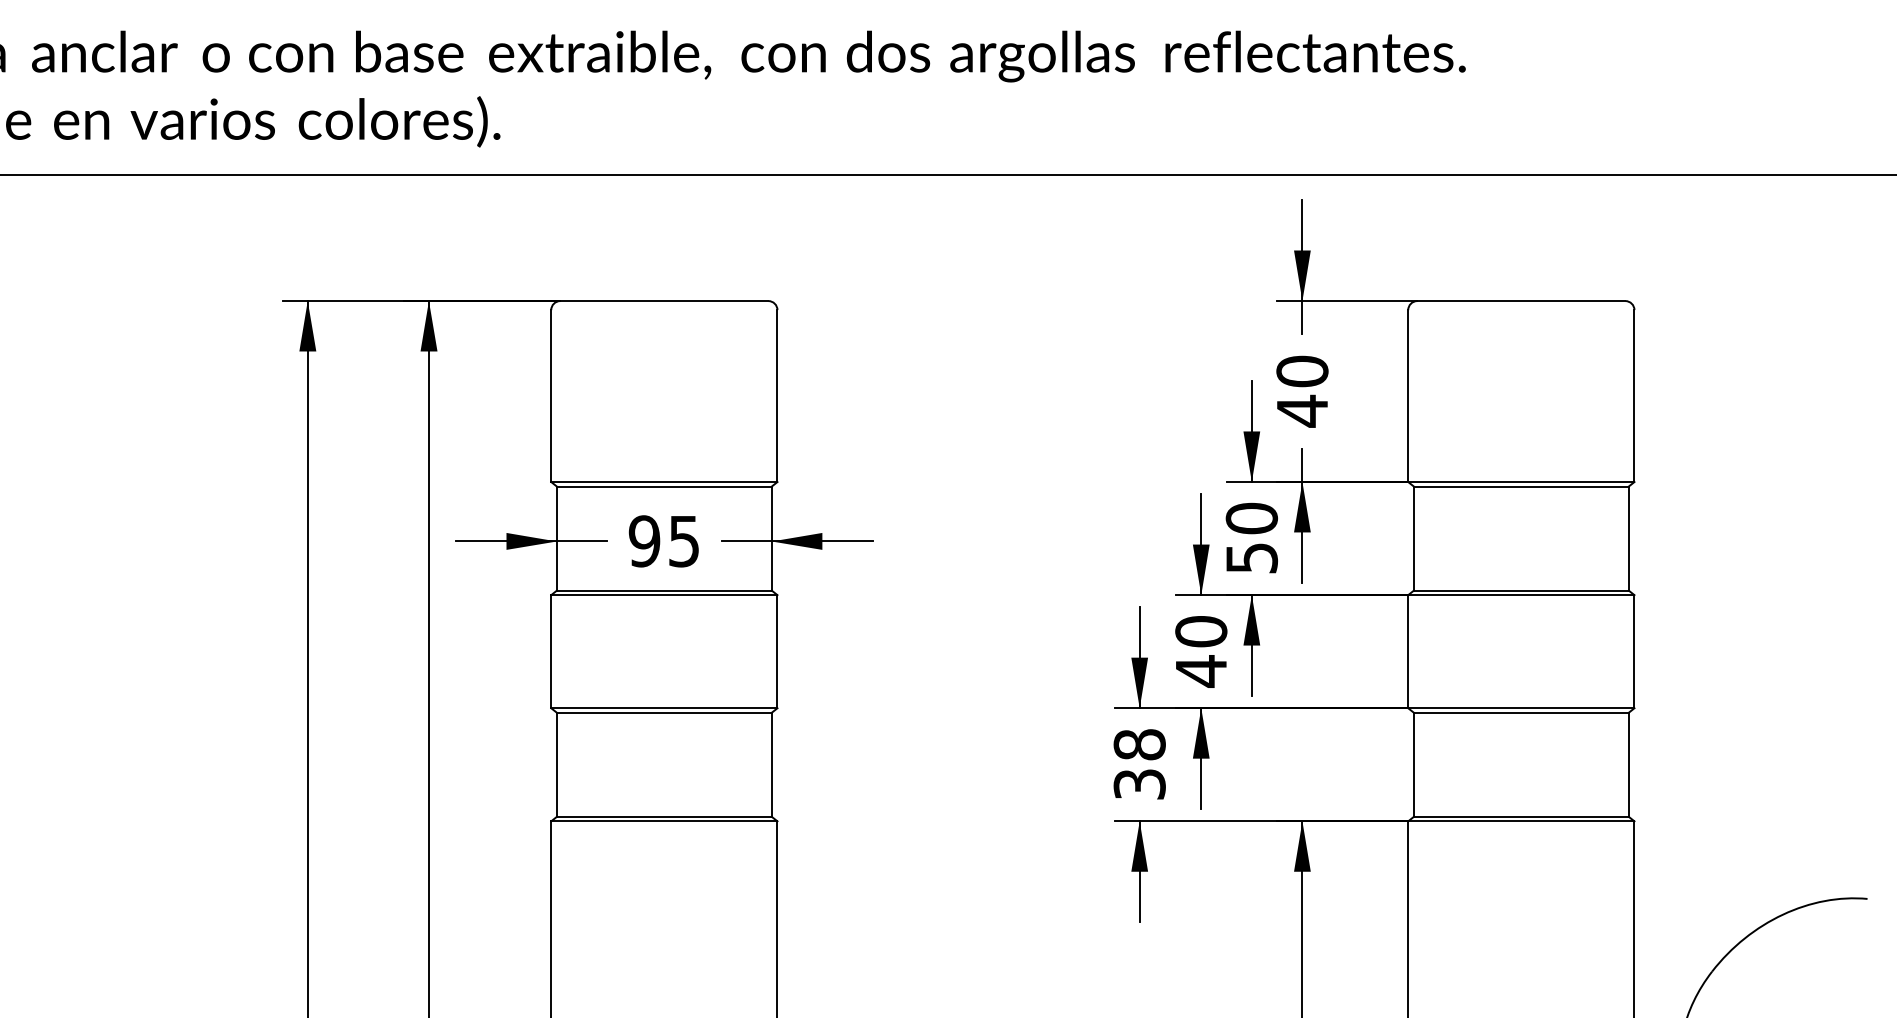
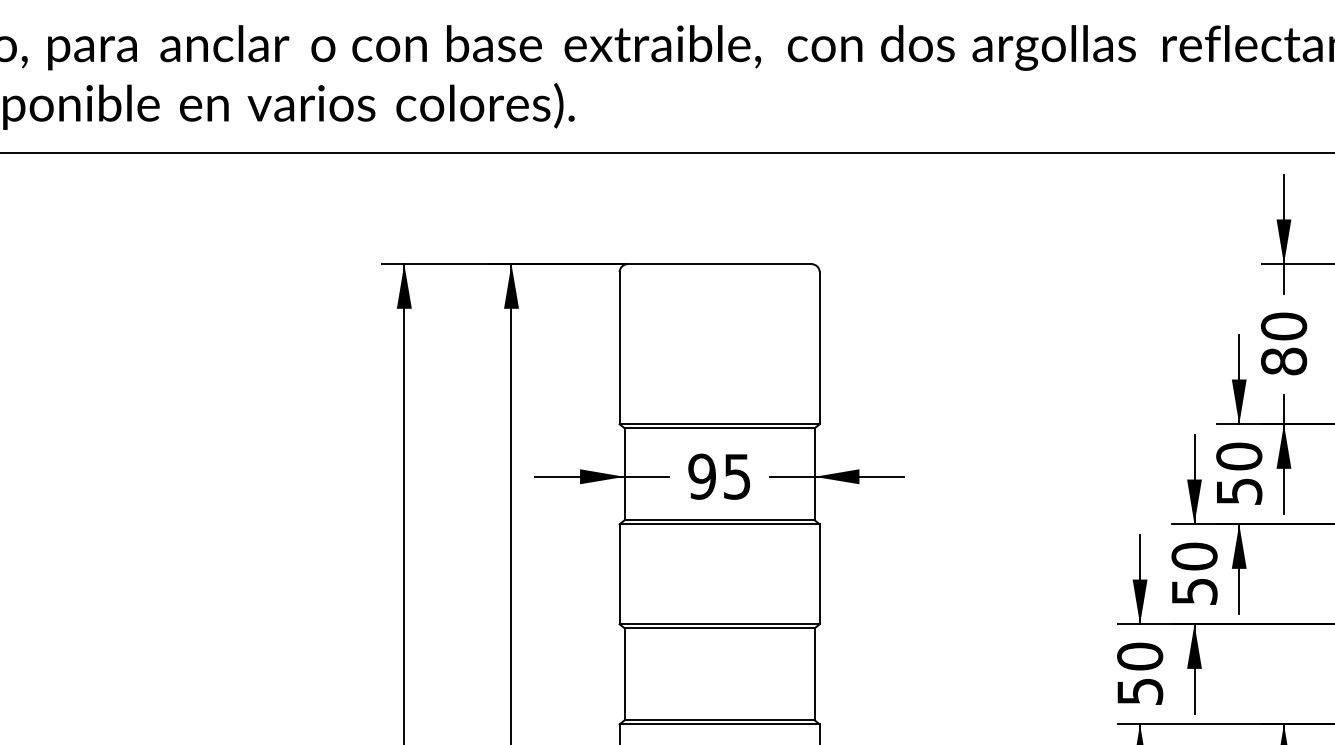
text: (1302, 410) -> (1284, 360), 40 -> 80
text: (1201, 671) -> (1194, 591), 40 -> 50
text: (1139, 763) -> (1139, 673), 38 -> 50

